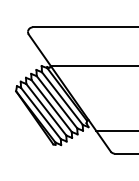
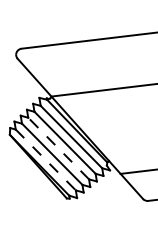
line: (51, 106) -> (58, 149), solid -> dashed
line: (41, 113) -> (46, 159), solid -> dashed

